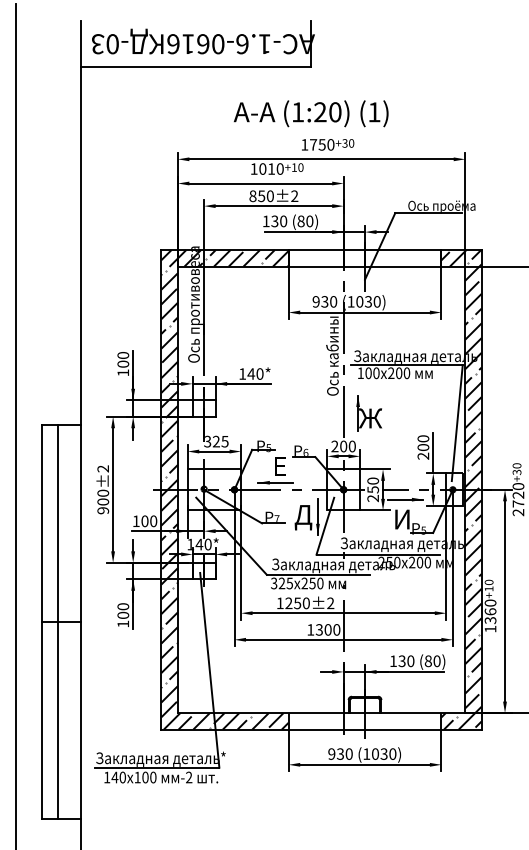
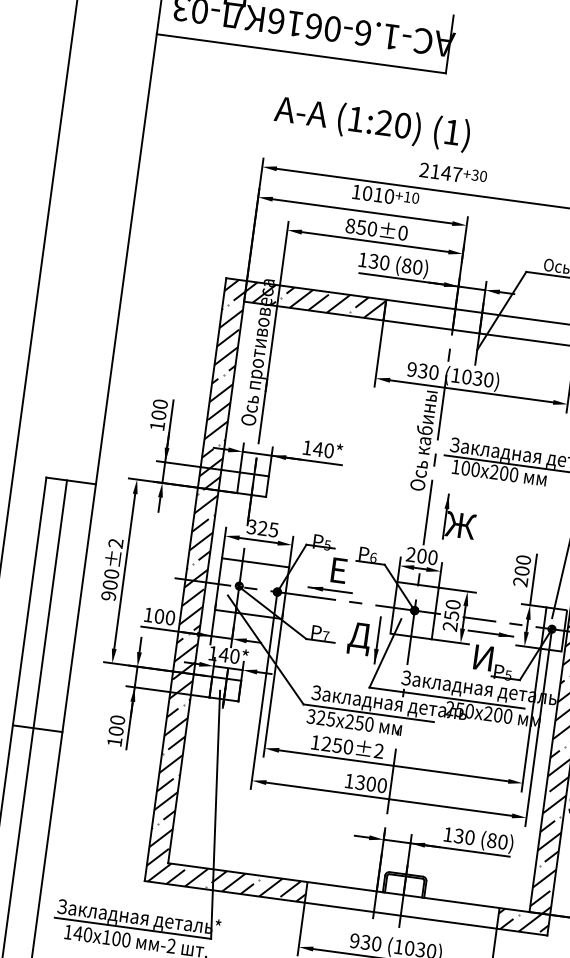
text: (311, 113) -> (372, 123), moved
text: (317, 144) -> (440, 171), 1750 -> 2147
text: (294, 196) -> (402, 233), 850±2 -> 850±0

